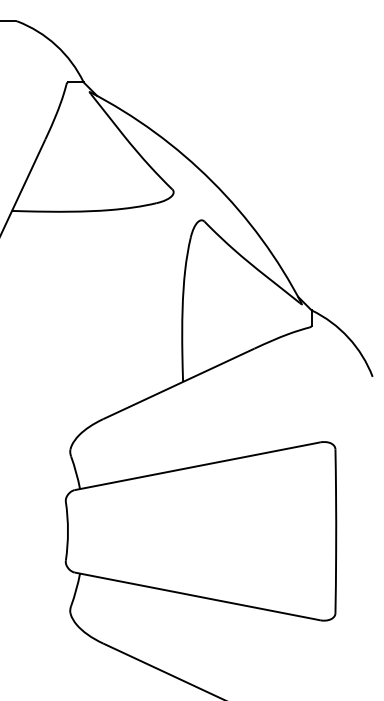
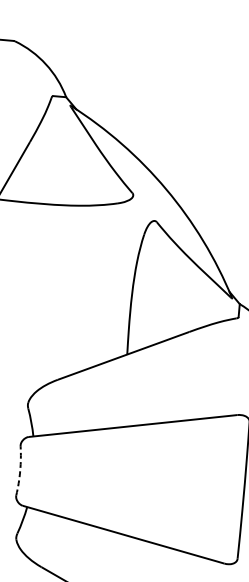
arc: (67, 531) -> (19, 470), solid -> dashed

